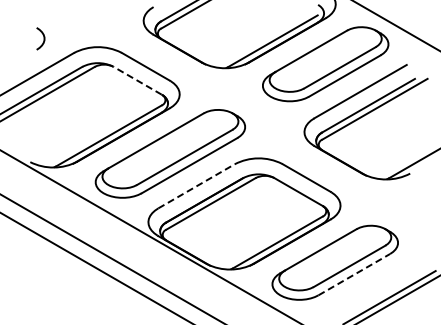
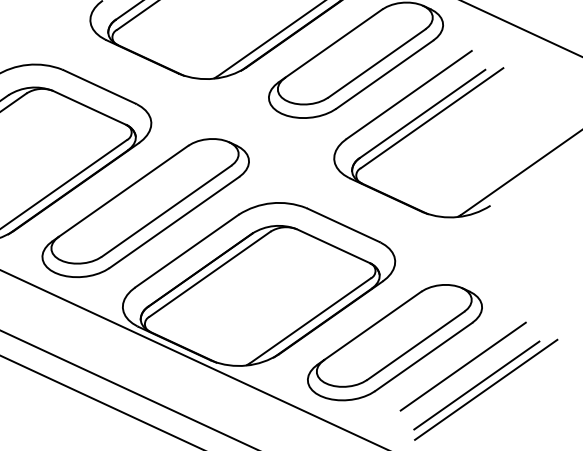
line: (137, 80) -> (89, 107), dashed -> solid
line: (197, 186) -> (188, 251), dashed -> solid
line: (354, 274) -> (423, 356), dashed -> solid
line: (381, 283) -> (463, 366), added

